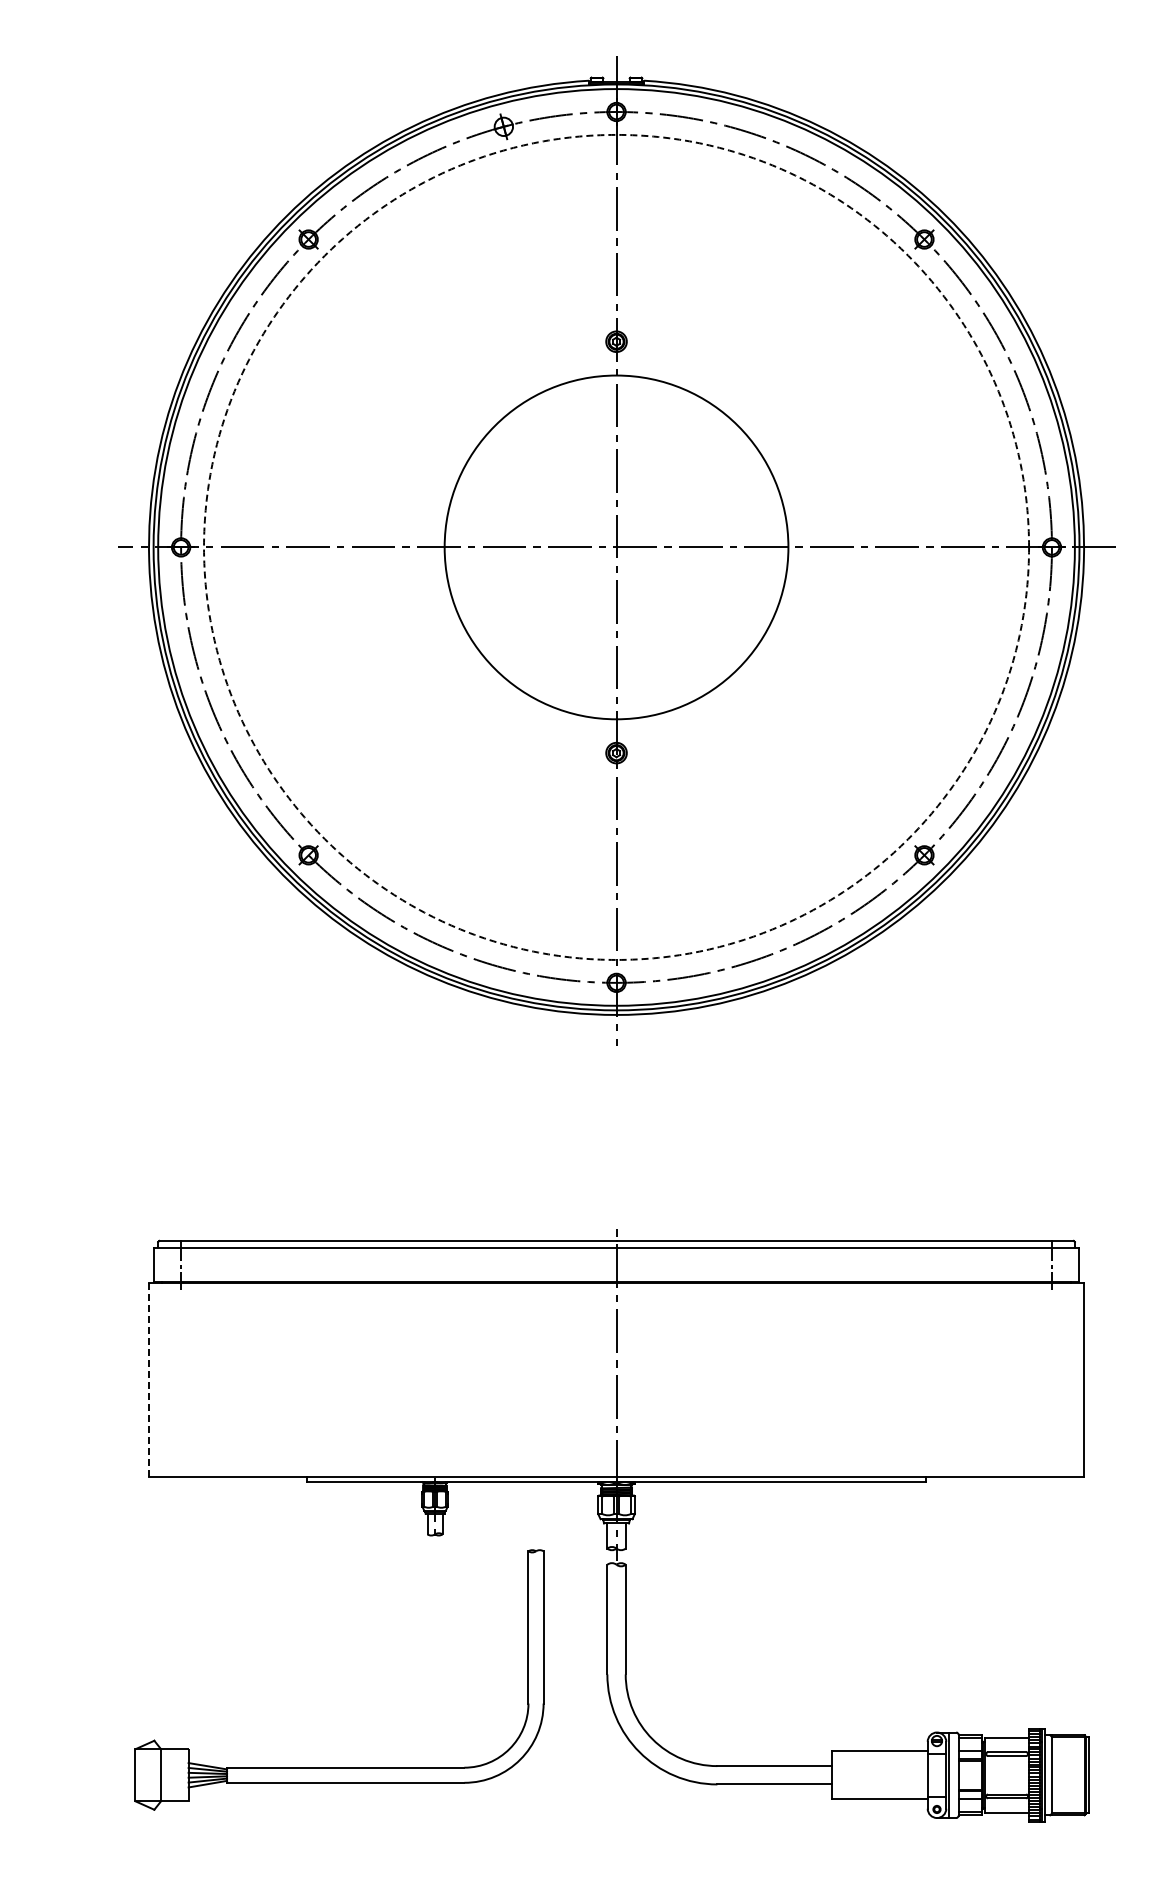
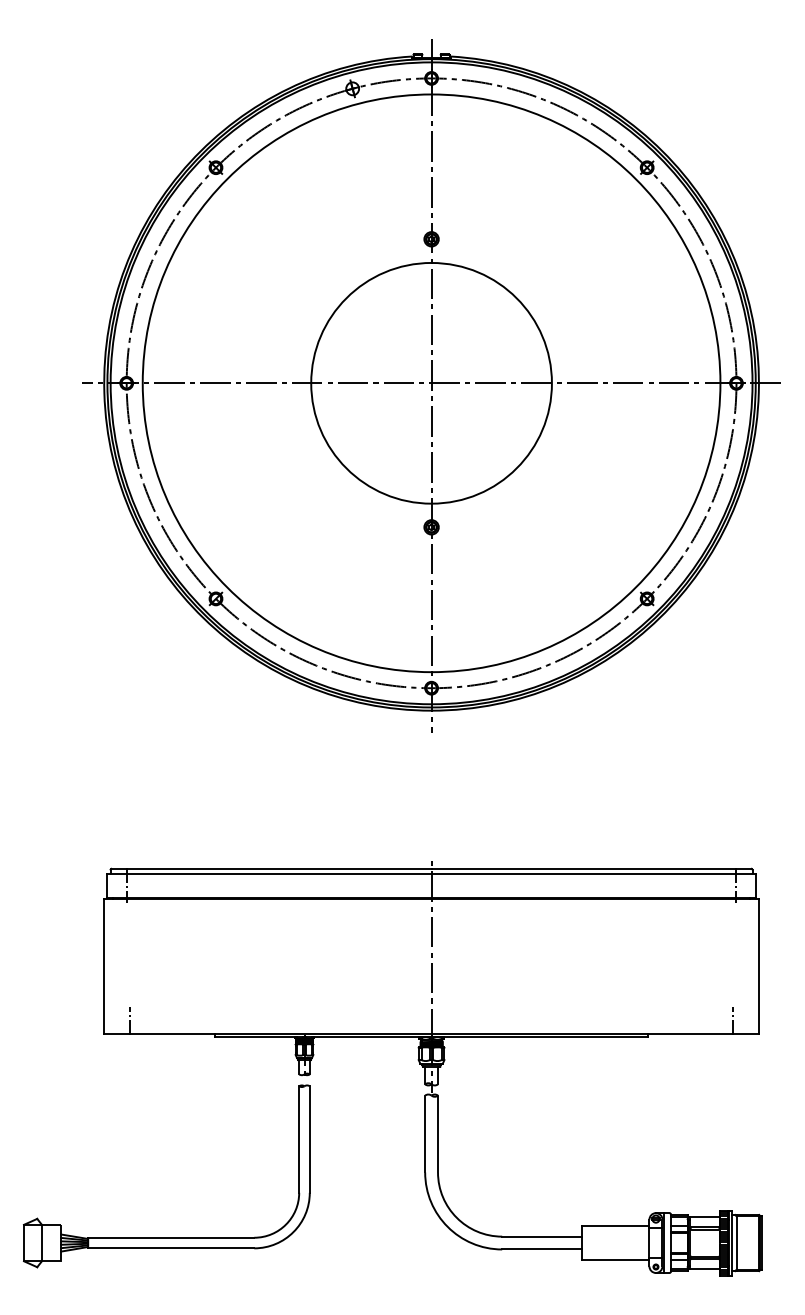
circle: (616, 546) -> (431, 382), dashed -> solid
line: (149, 1380) -> (104, 966), dashed -> solid
line: (185, 1457) -> (129, 1020), added
line: (1047, 1457) -> (733, 1020), added
part: (339, 1767) -> (166, 1237), moved

